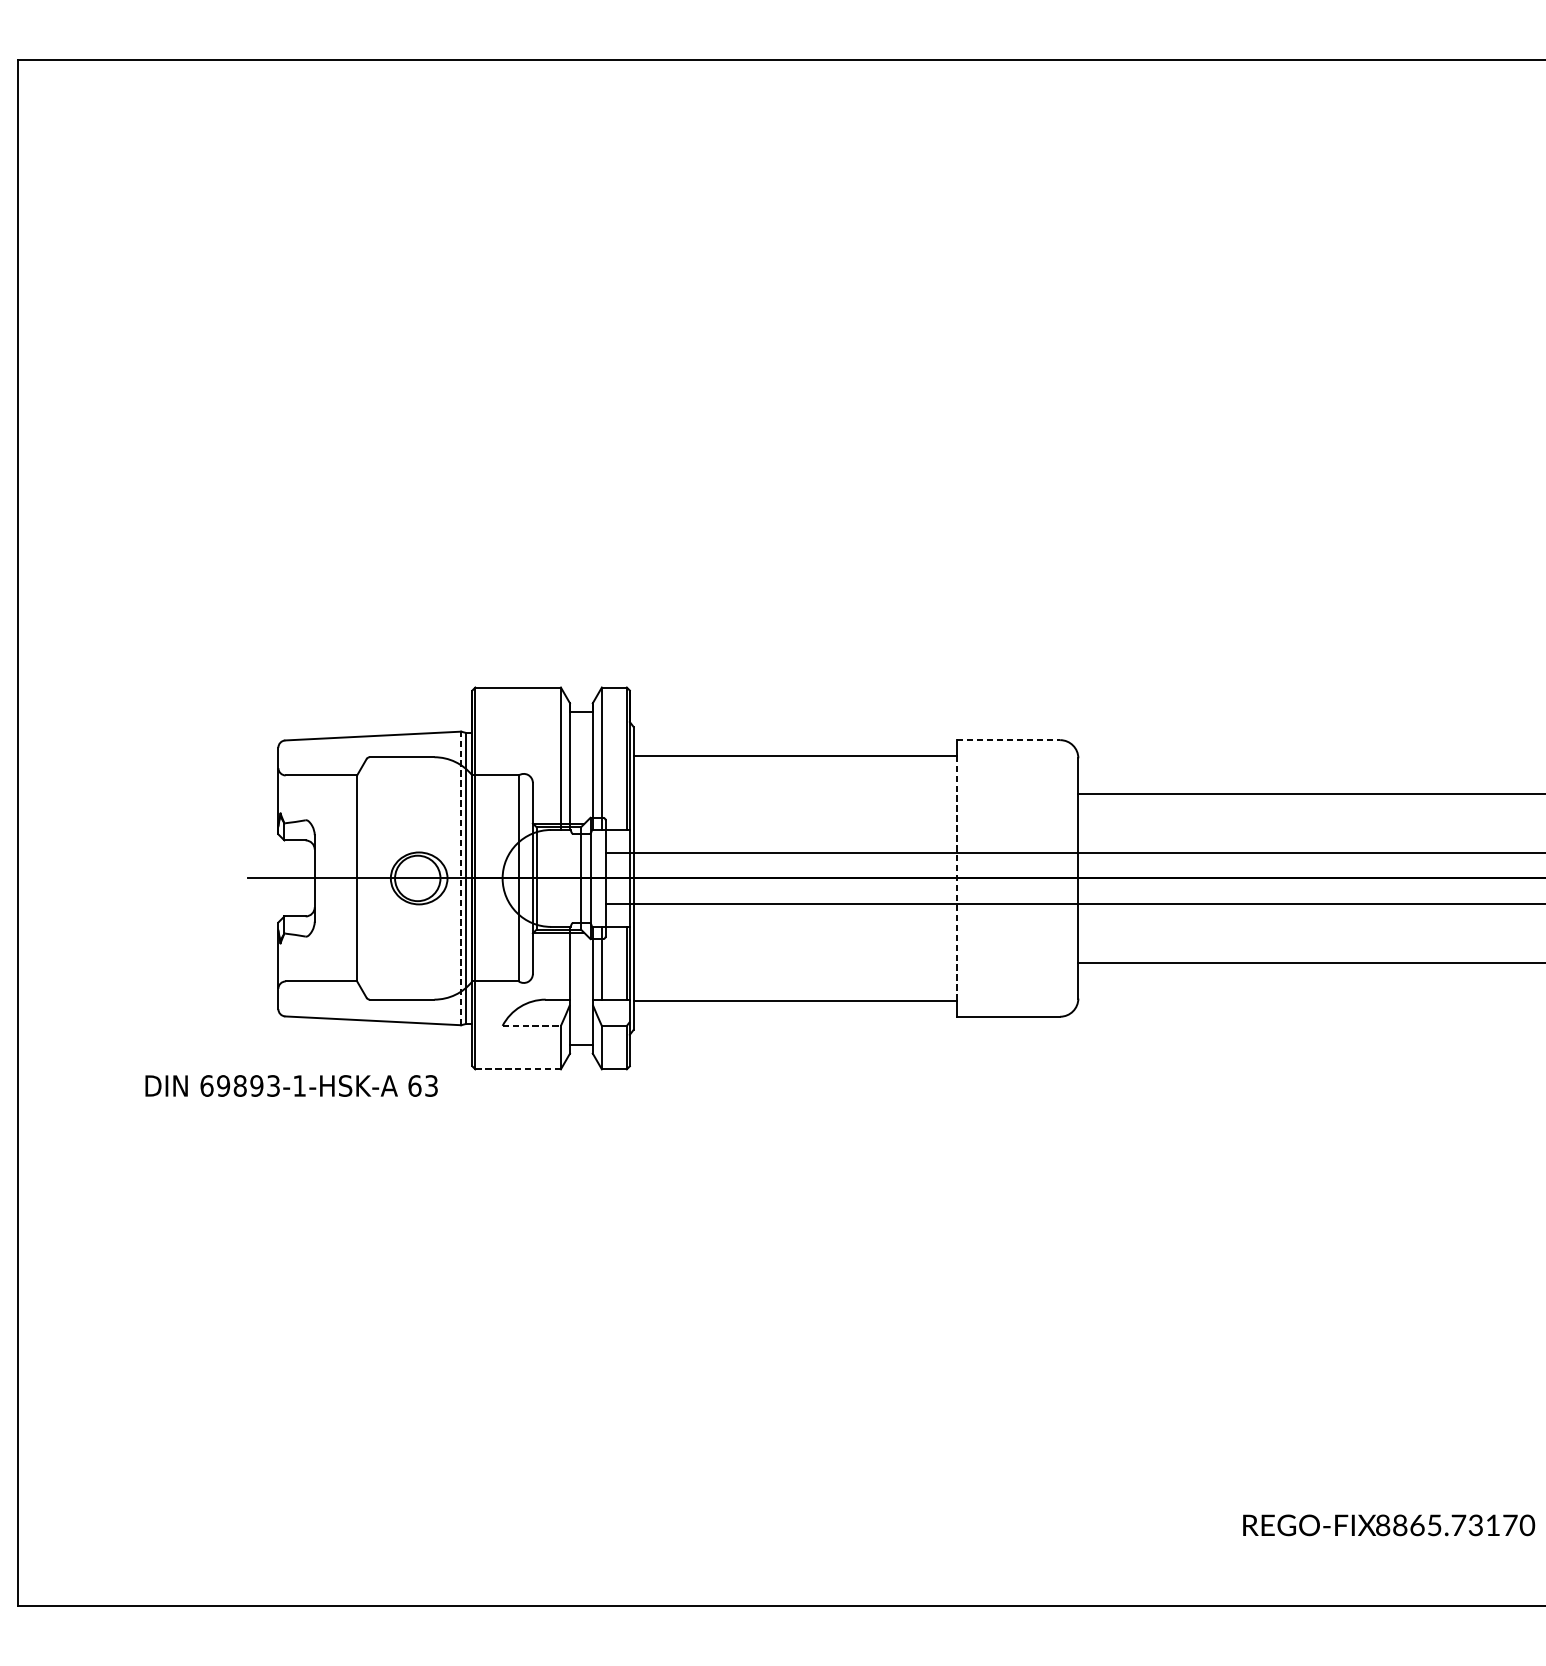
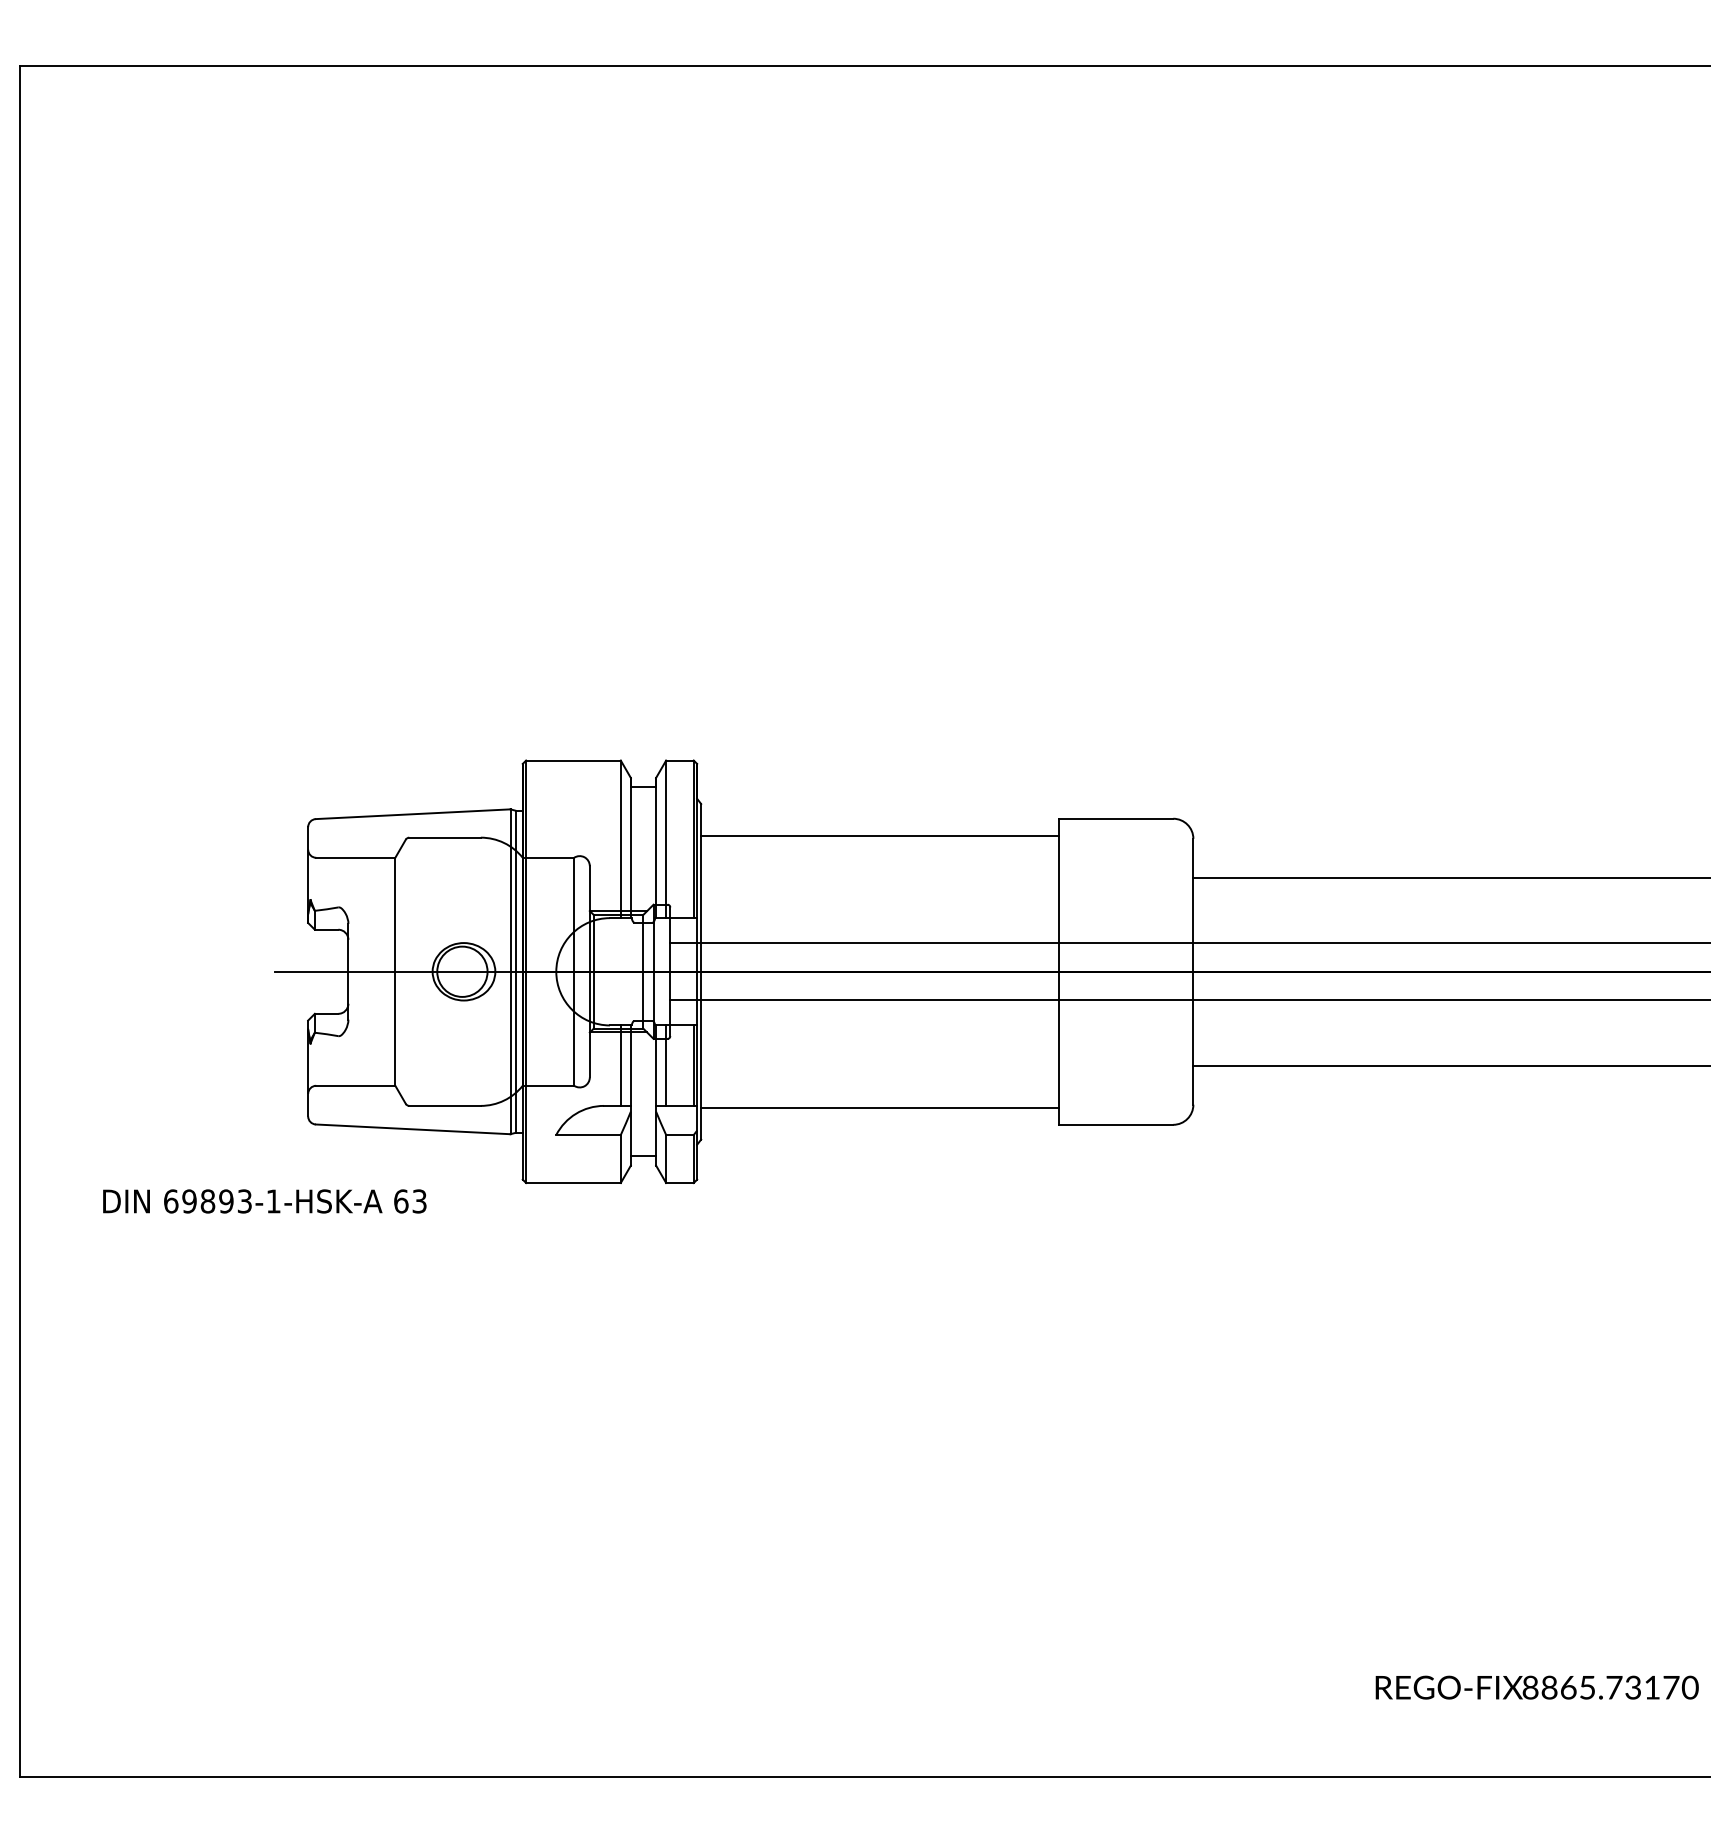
line: (1008, 739) -> (1116, 818), dashed -> solid
line: (461, 878) -> (510, 971), dashed -> solid
line: (957, 878) -> (1059, 971), dashed -> solid
line: (560, 963) -> (620, 1065), added
line: (532, 1026) -> (589, 1135), dashed -> solid
line: (518, 1069) -> (573, 1183), dashed -> solid
text: (291, 1086) -> (264, 1201), moved

